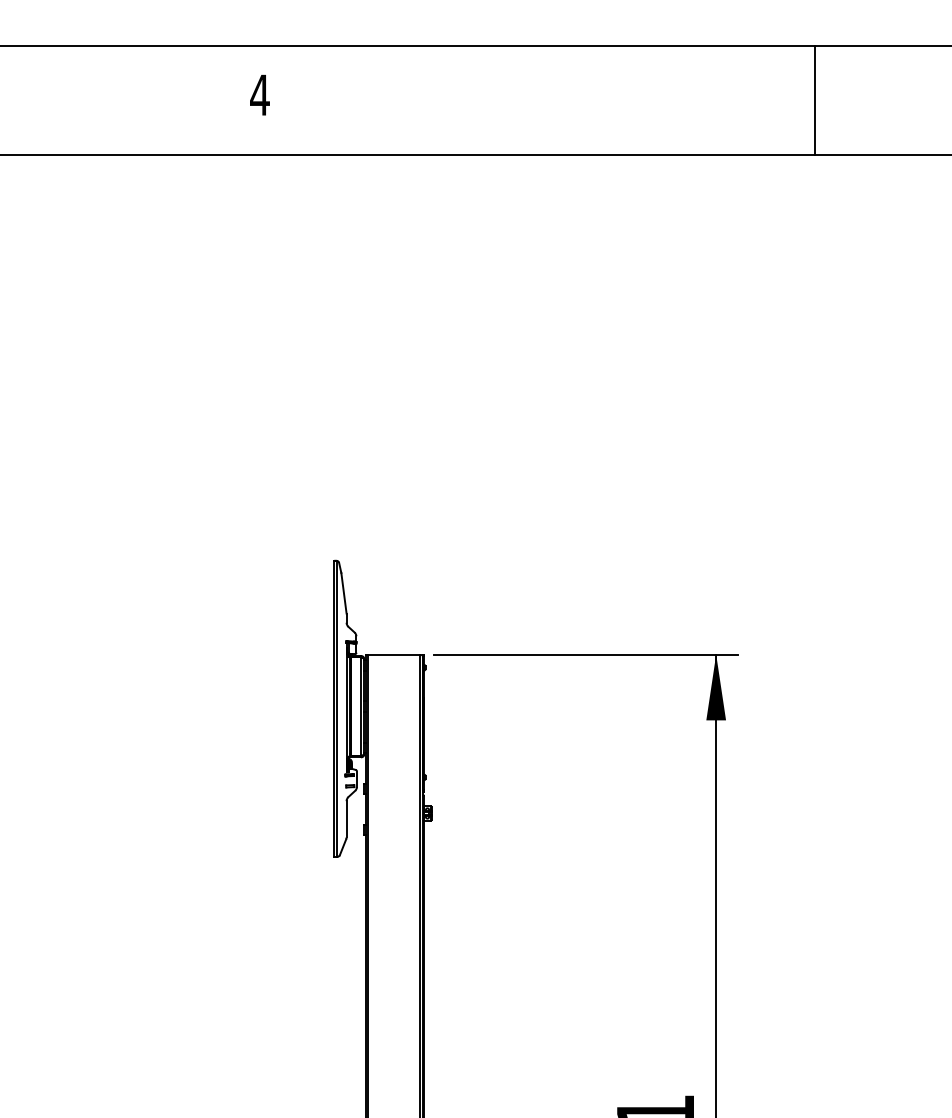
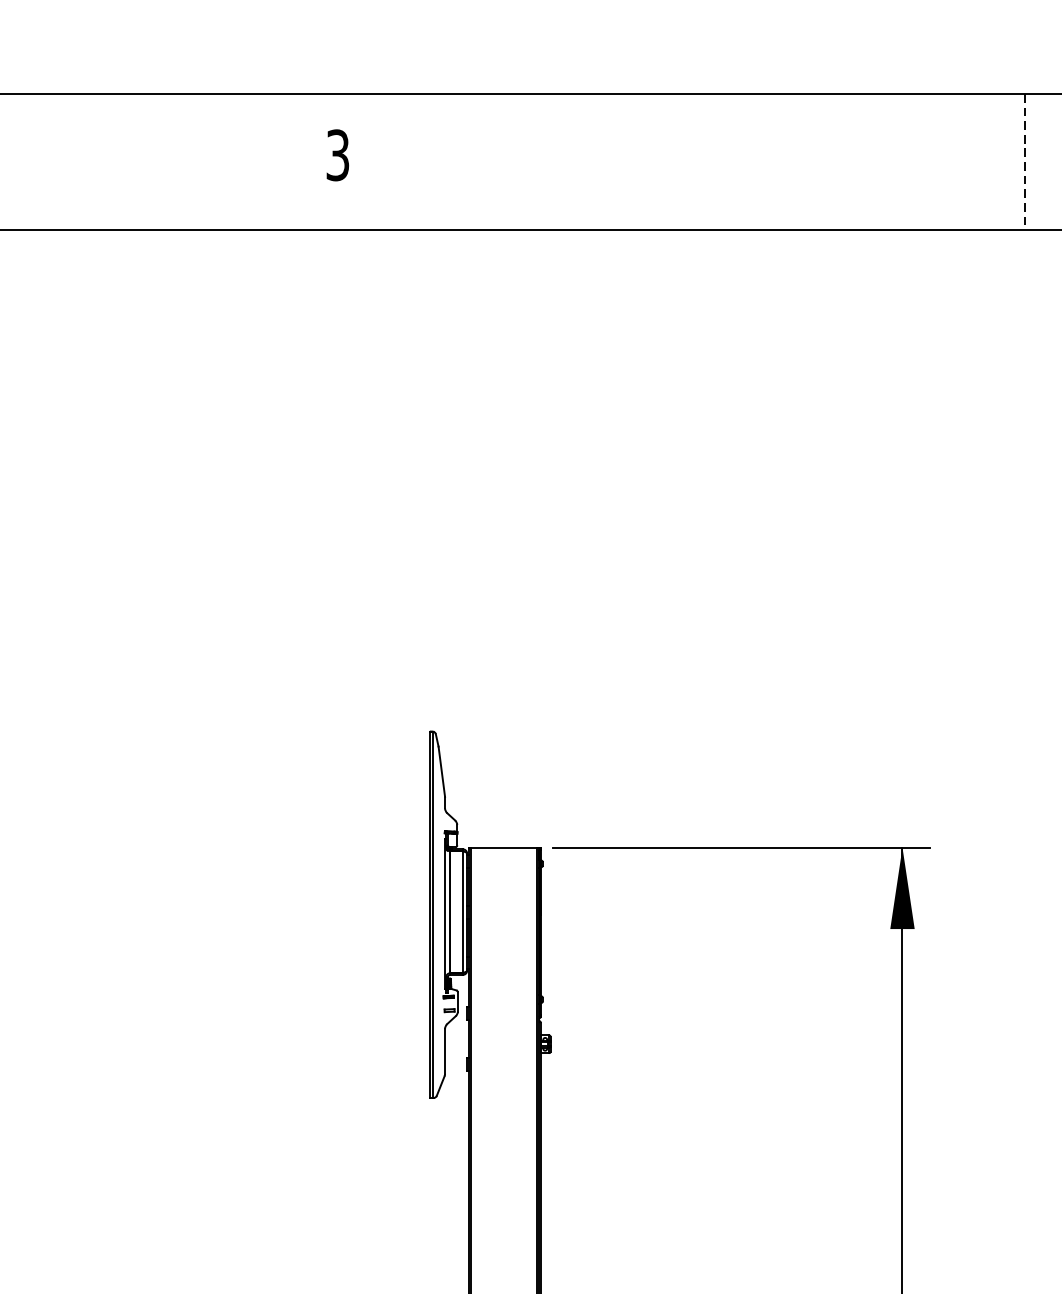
text: (259, 95) -> (337, 155), 4 -> 3
line: (814, 100) -> (1024, 161), solid -> dashed

